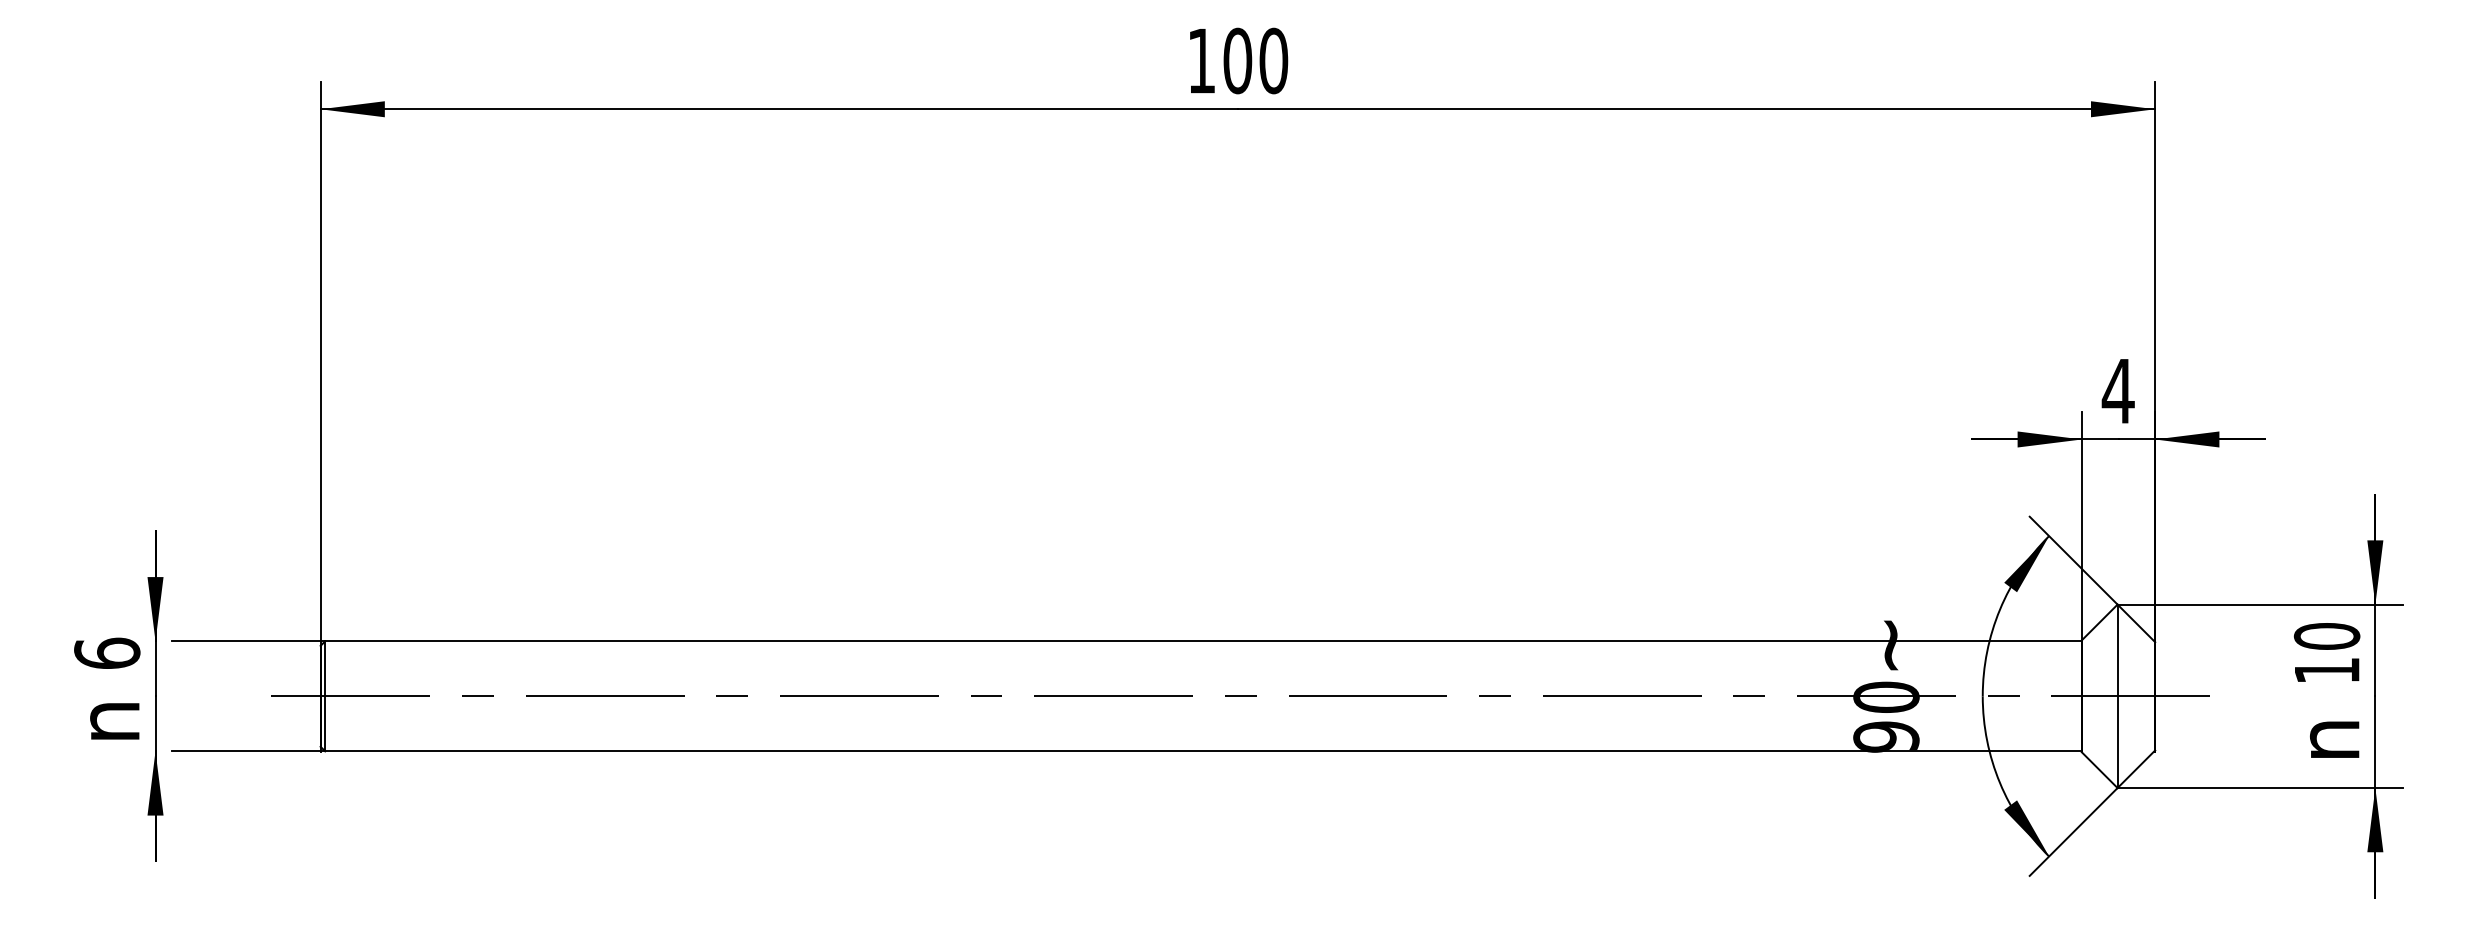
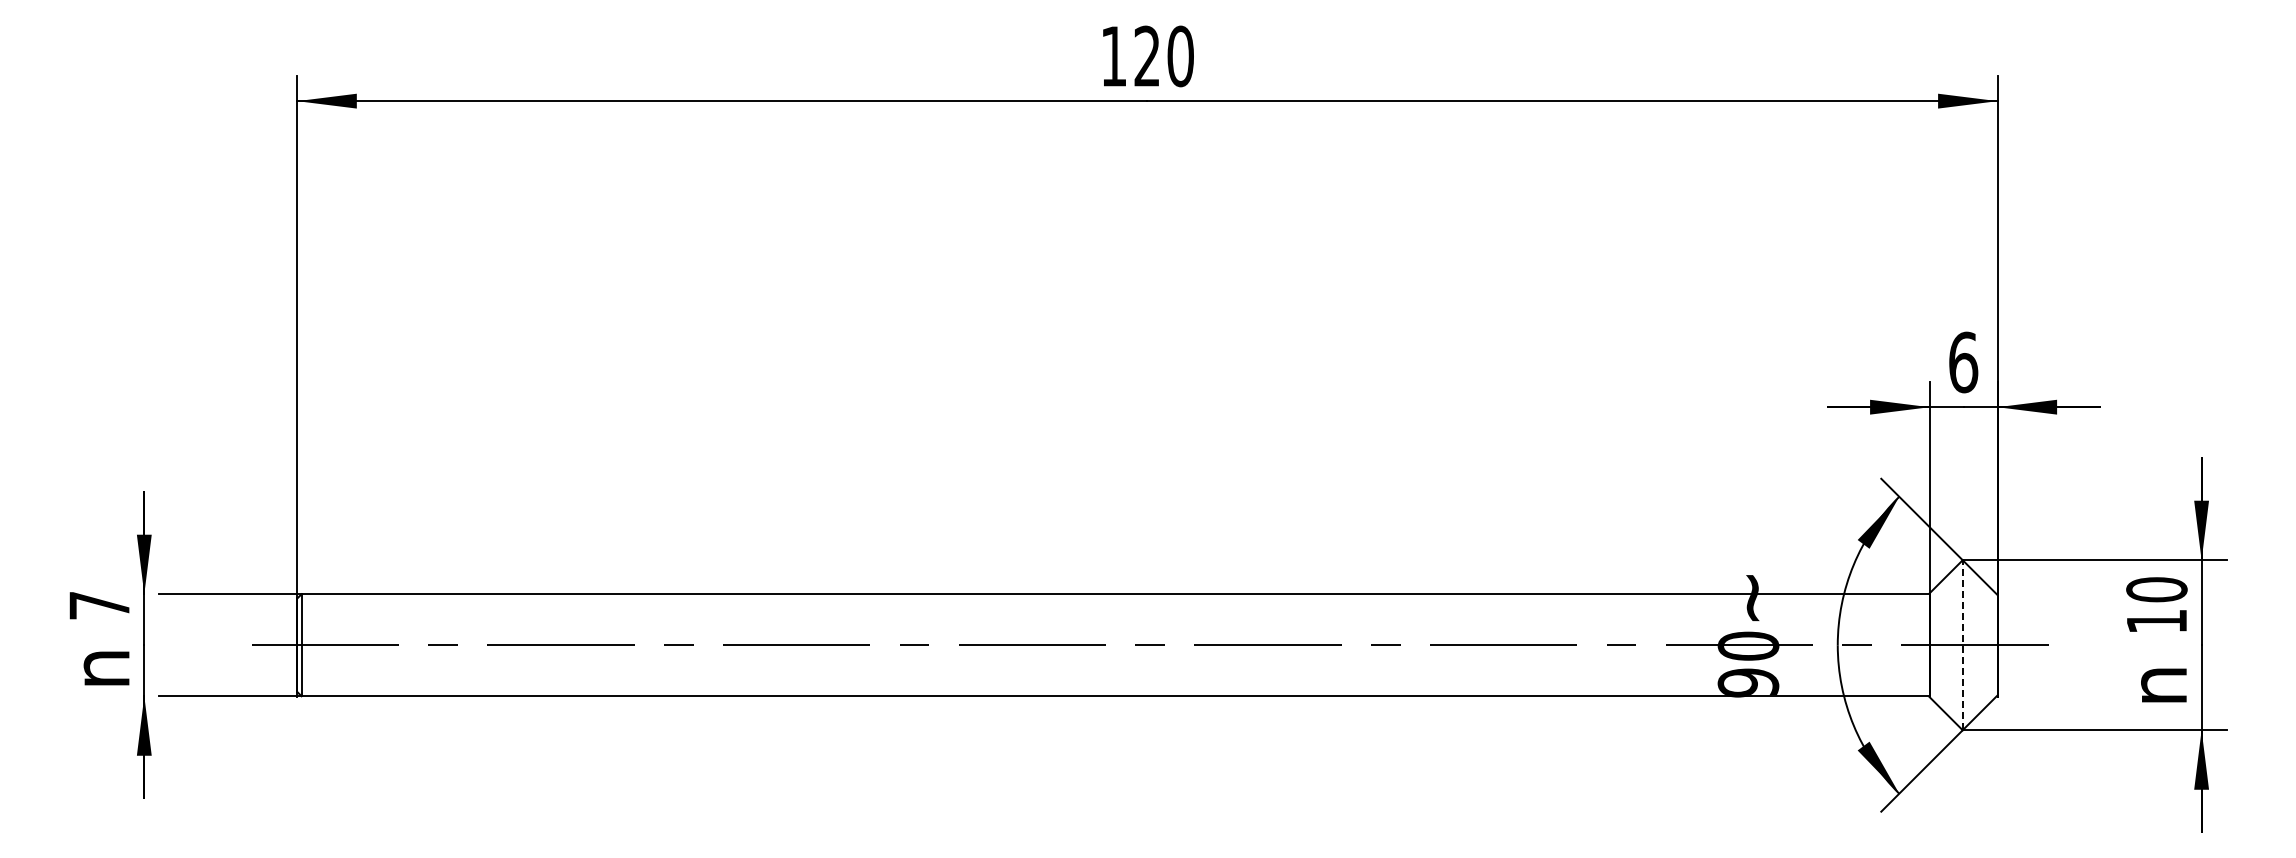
text: (1237, 61) -> (1147, 56), 100 -> 120
text: (2118, 391) -> (1963, 362), 4 -> 6
text: (107, 652) -> (99, 604), 6 -> 7
line: (2117, 695) -> (1962, 644), solid -> dashed

